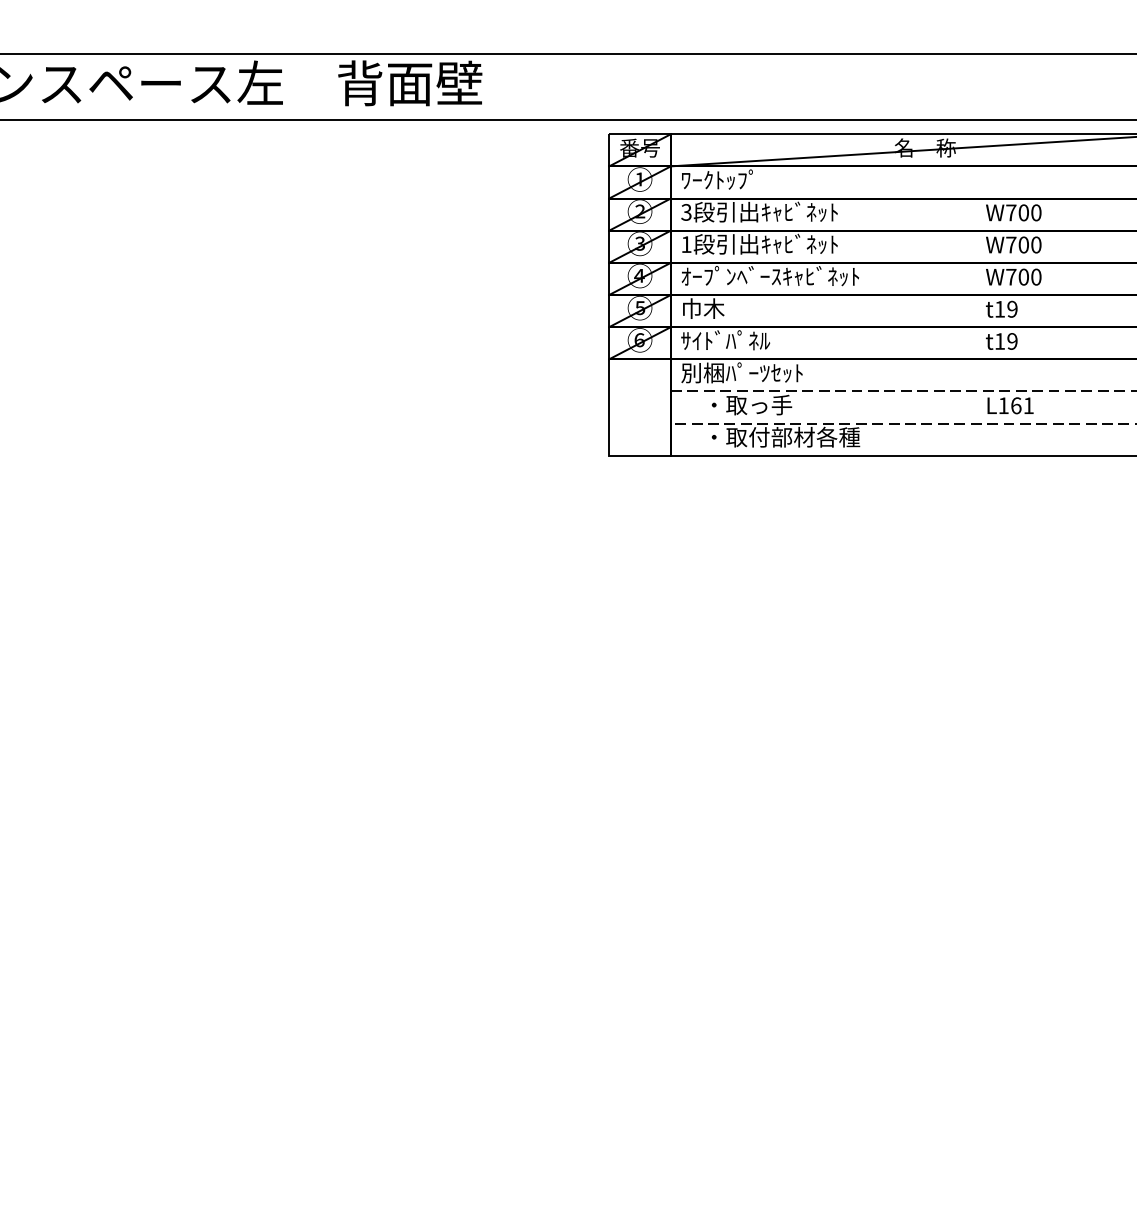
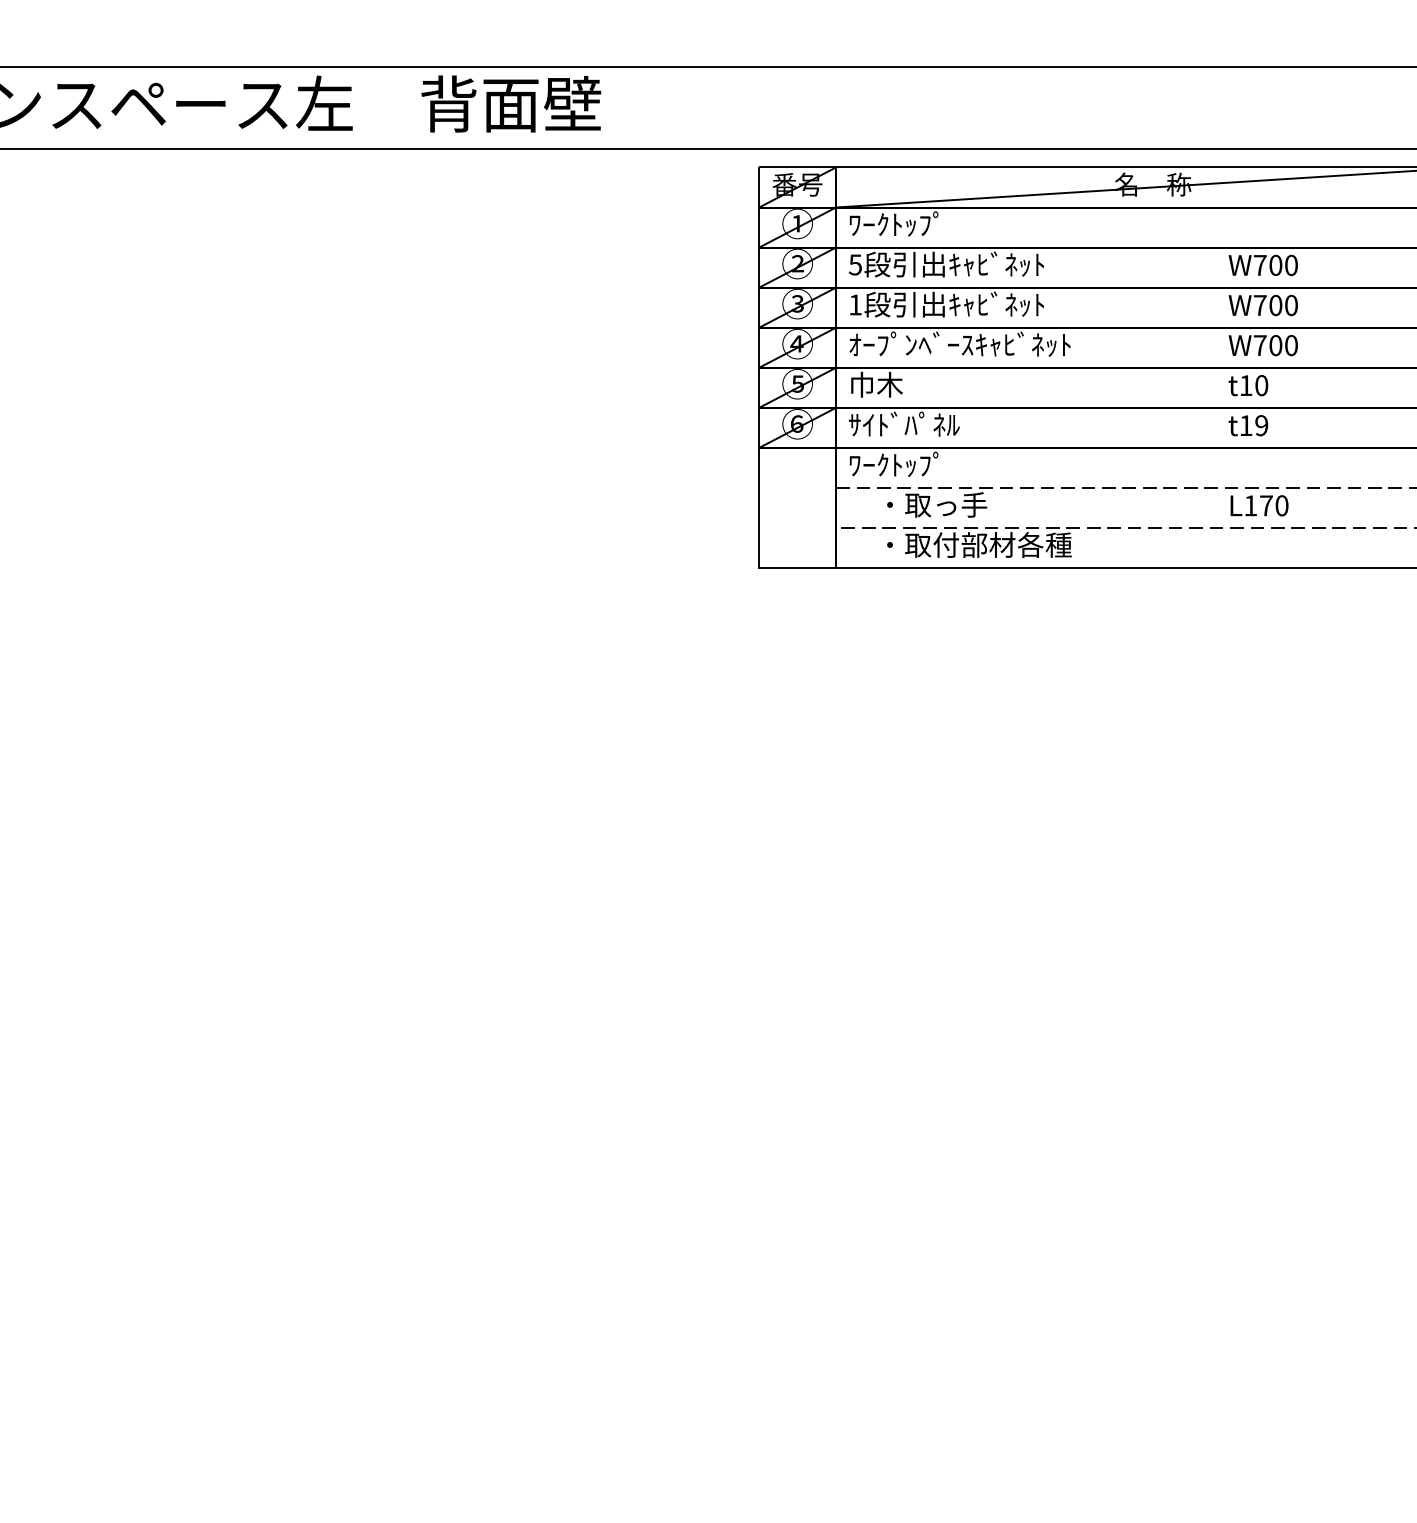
text: (686, 212) -> (855, 264), 3 -> 5
text: (1012, 309) -> (1261, 385), t19 -> t10
text: (741, 372) -> (924, 464), 別梱ﾊﾟｰﾂｾｯﾄ -> ﾜｰｸﾄｯﾌﾟ
text: (1022, 405) -> (1274, 505), L161 -> L170

